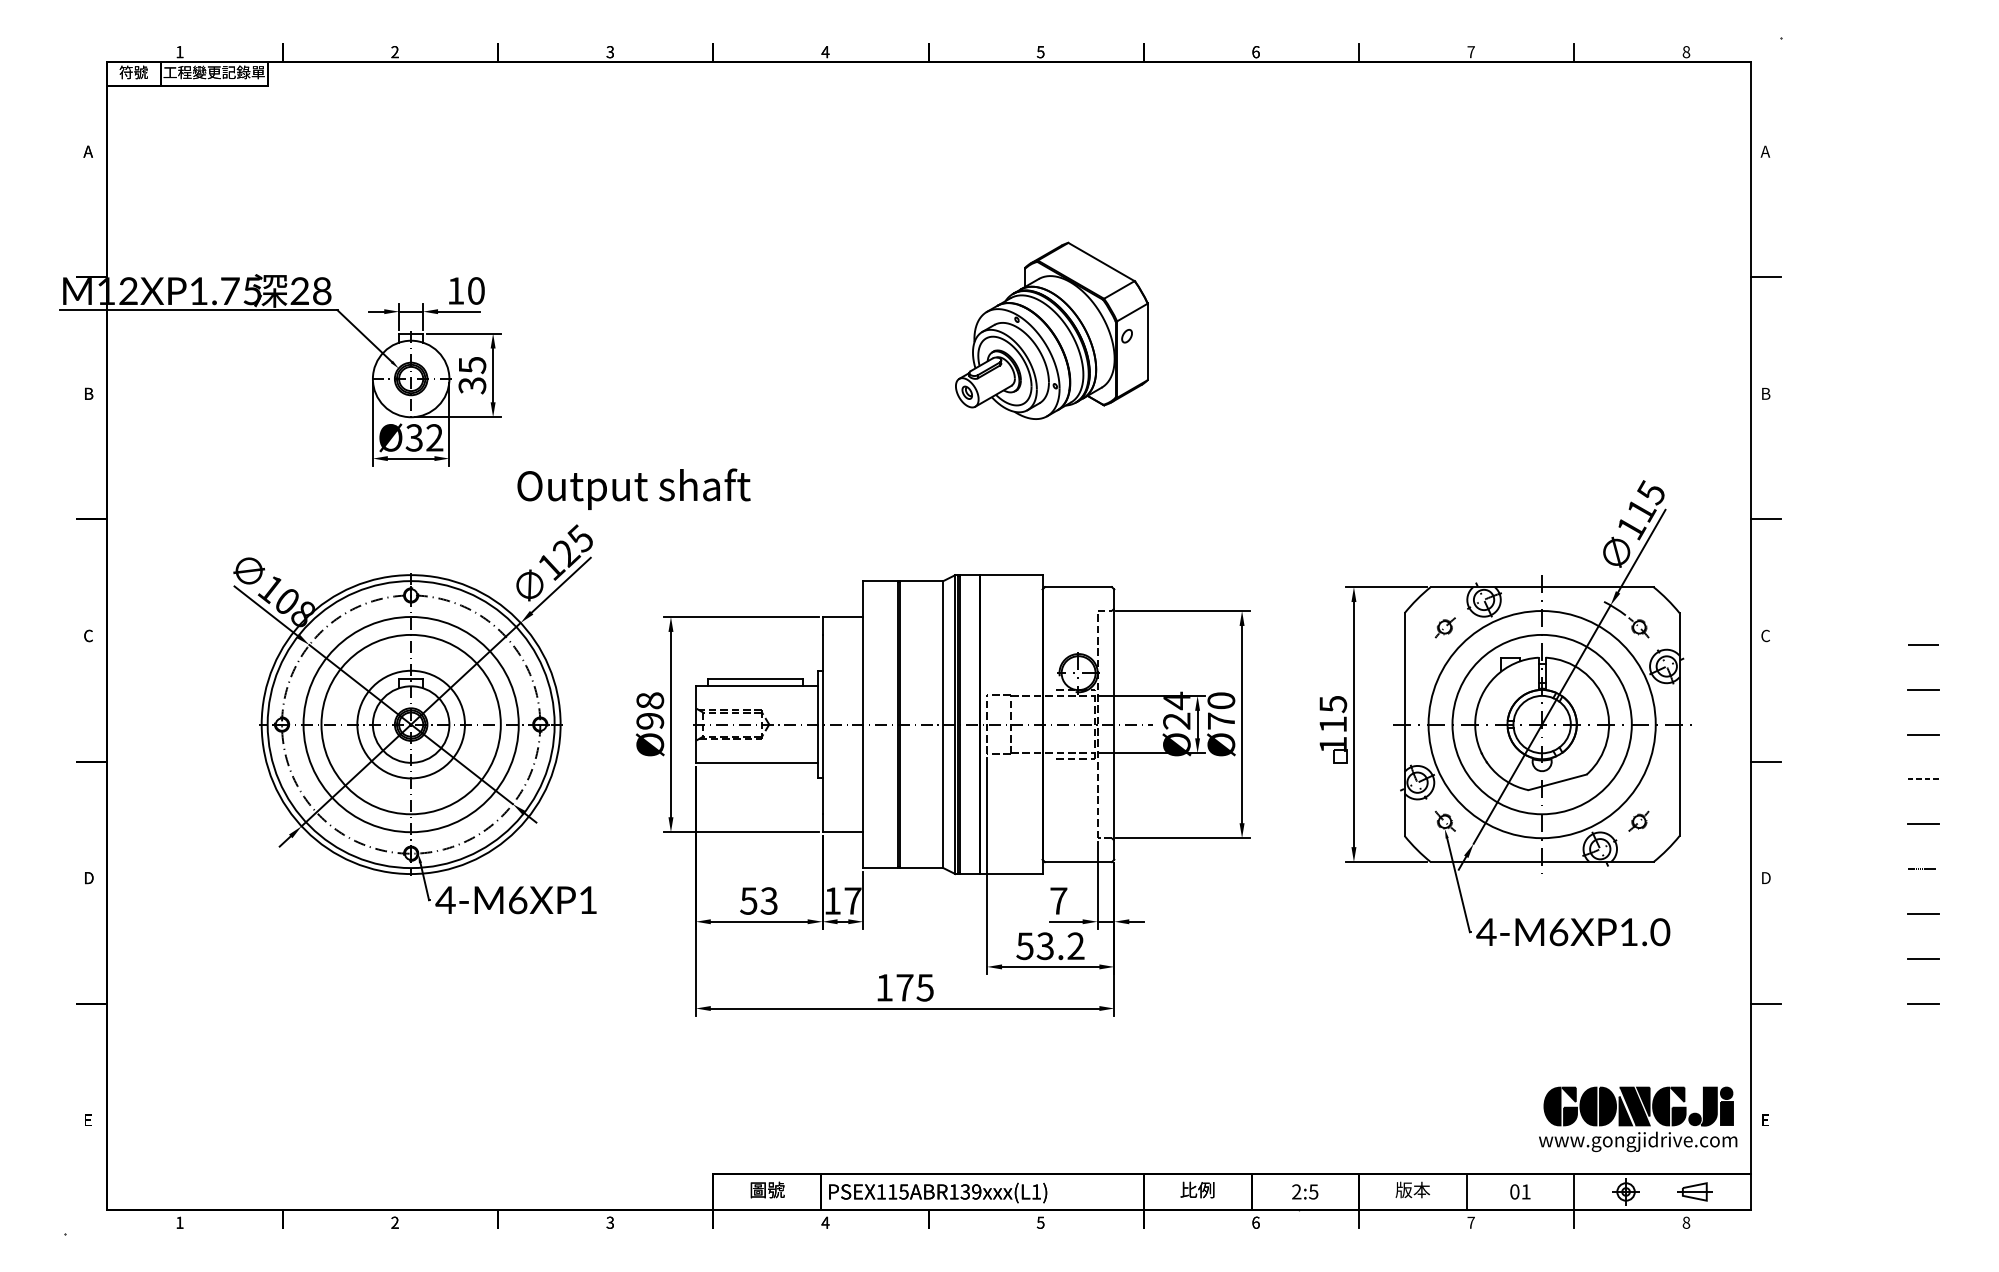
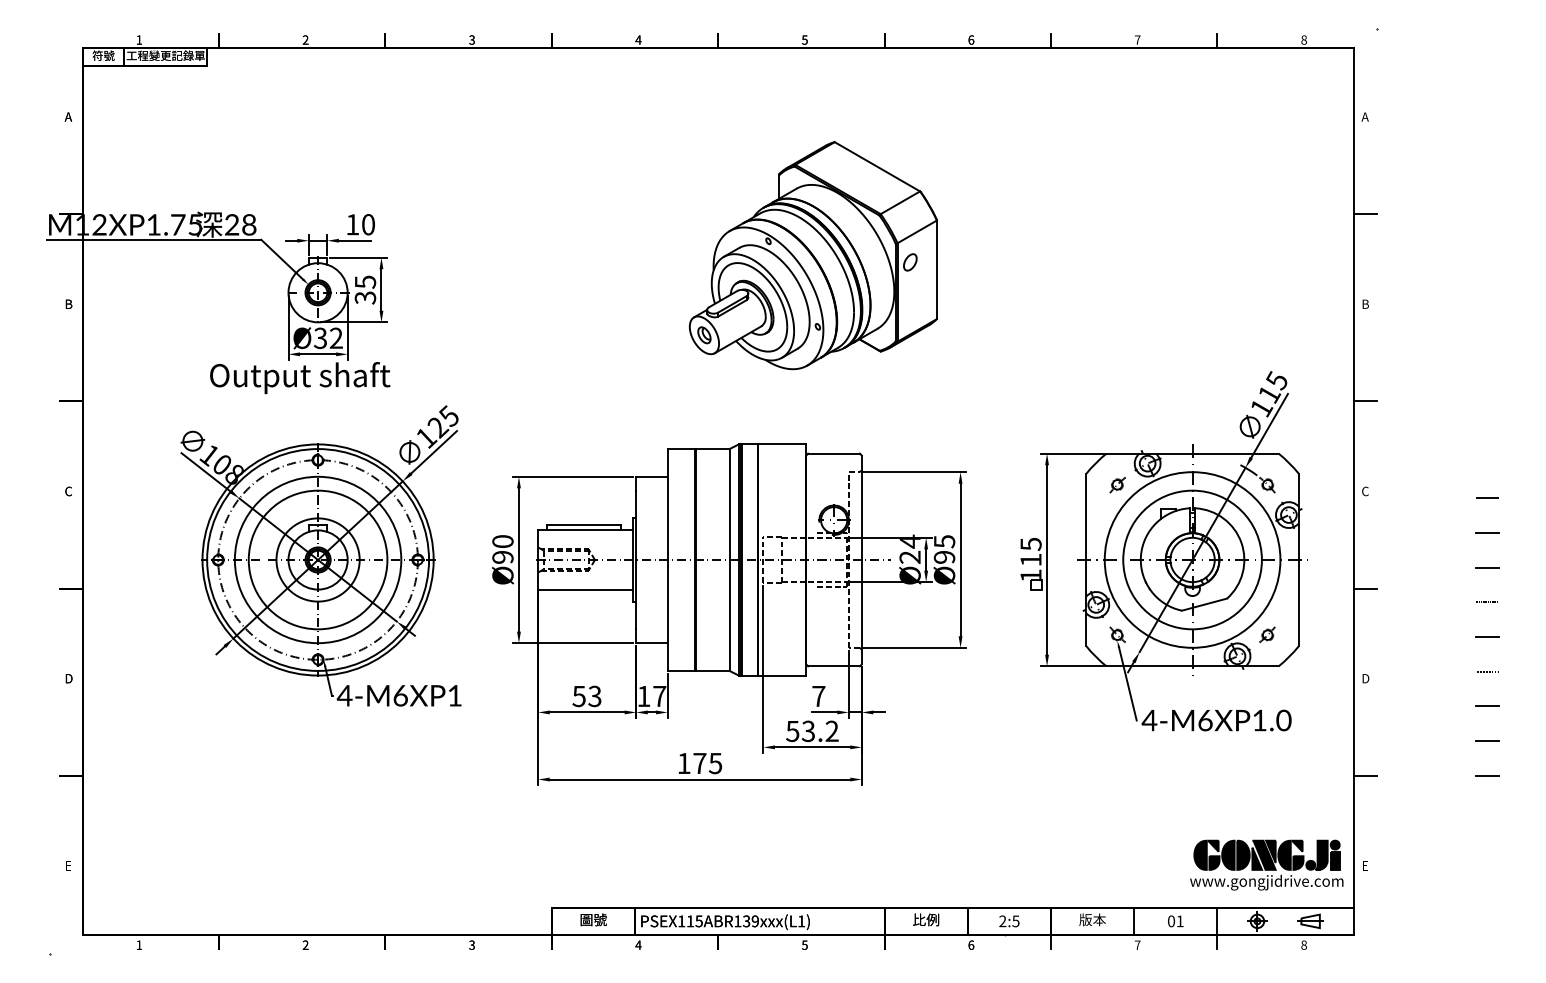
part: (1051, 330) -> (813, 255), size x1.67
text: (633, 488) -> (299, 377), moved
text: (650, 700) -> (503, 541), Ø98 -> Ø90
text: (1221, 710) -> (944, 549), Ø70 -> Ø95

